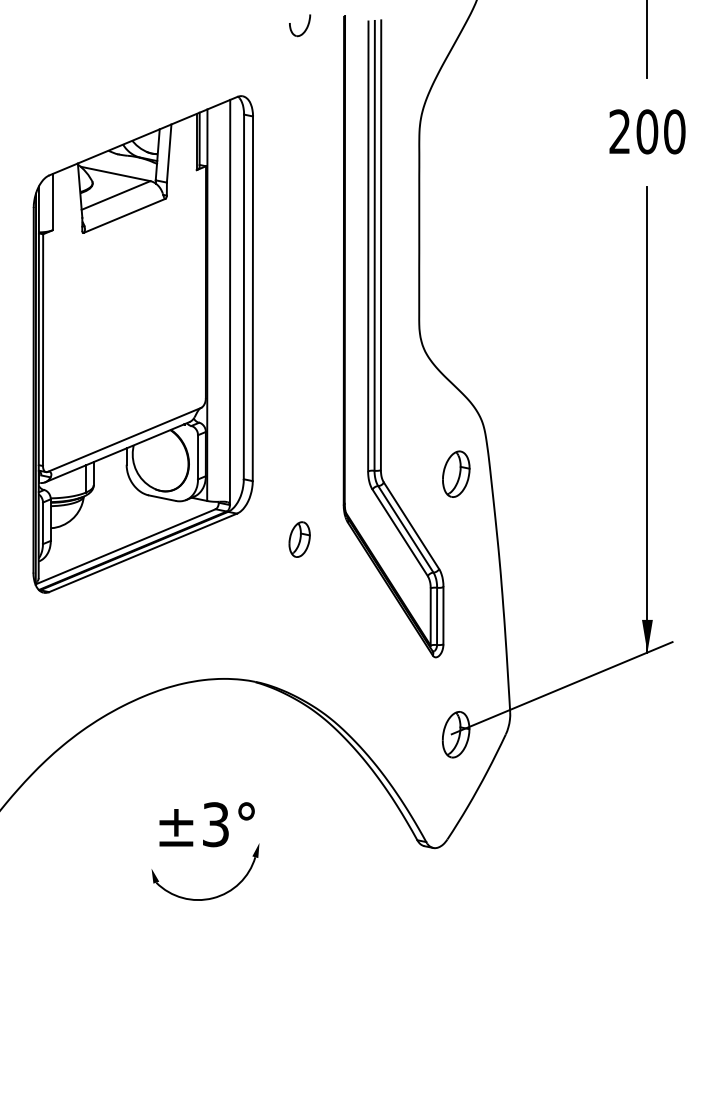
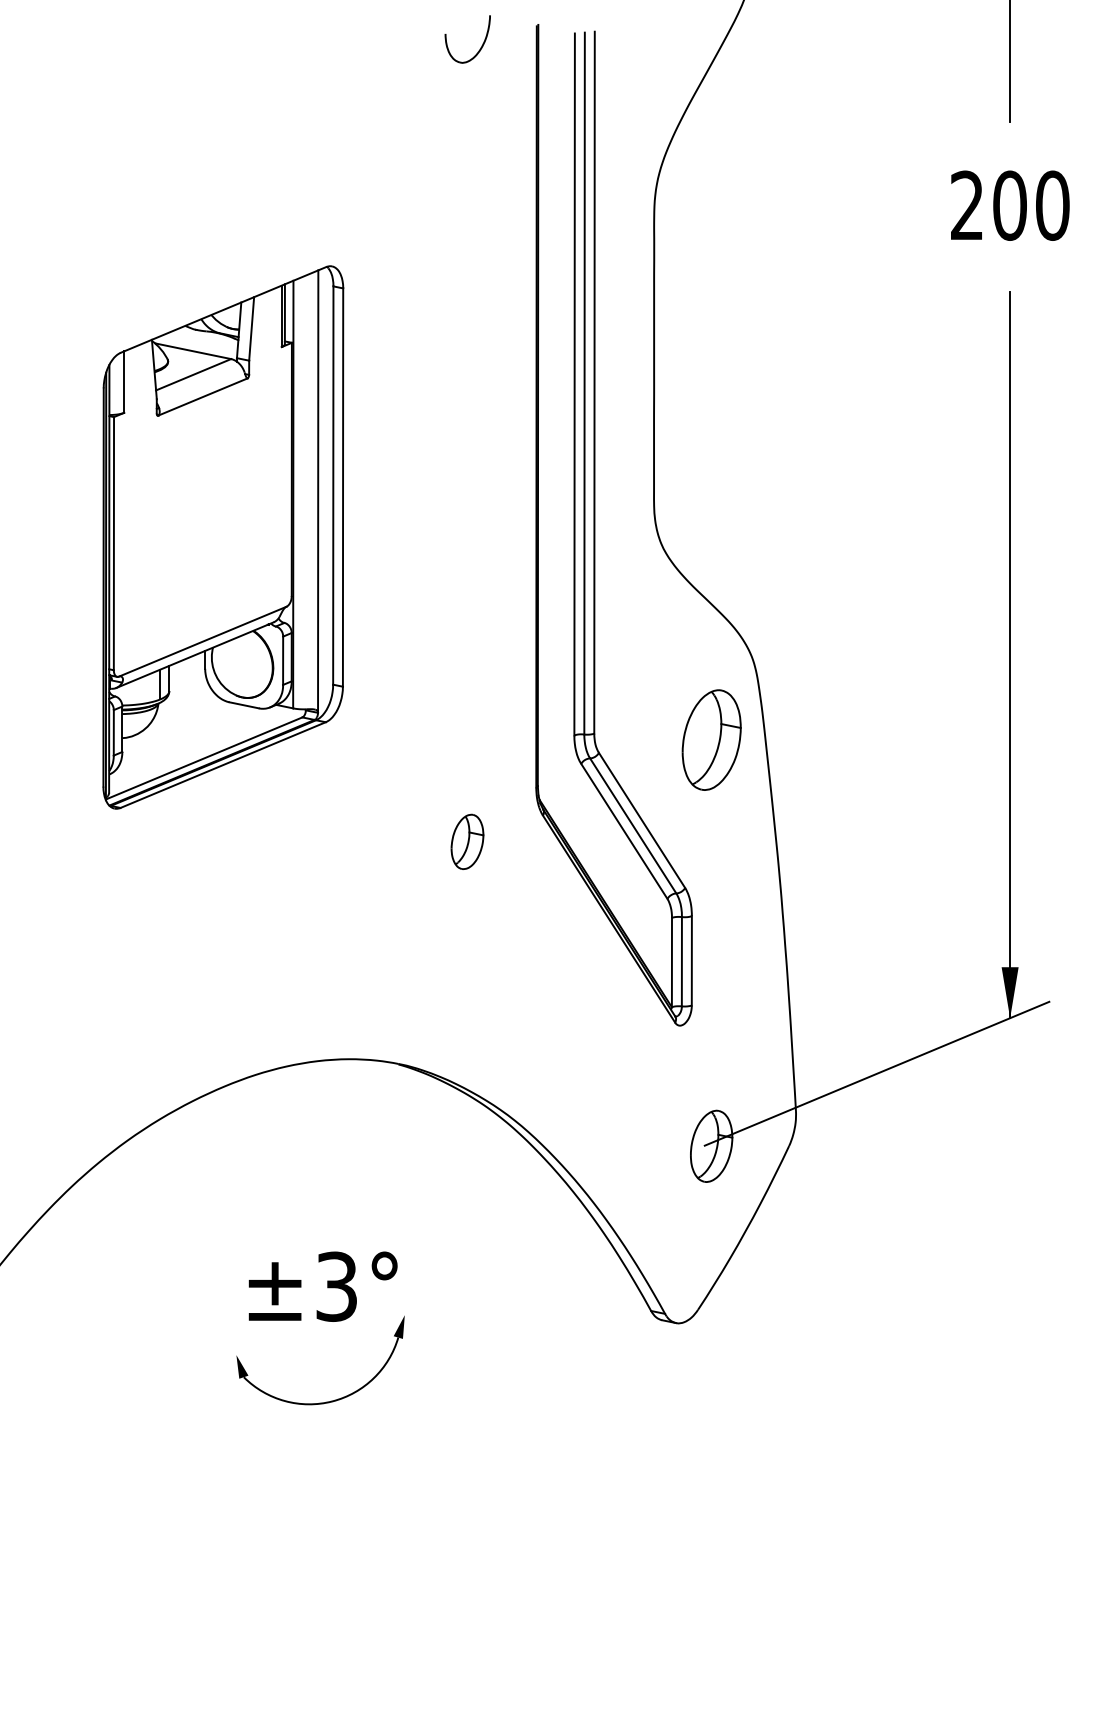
part: (300, 25) -> (468, 39), size x1.4
part: (142, 344) -> (222, 537), size x0.7
part: (456, 473) -> (712, 738), size x1.4

